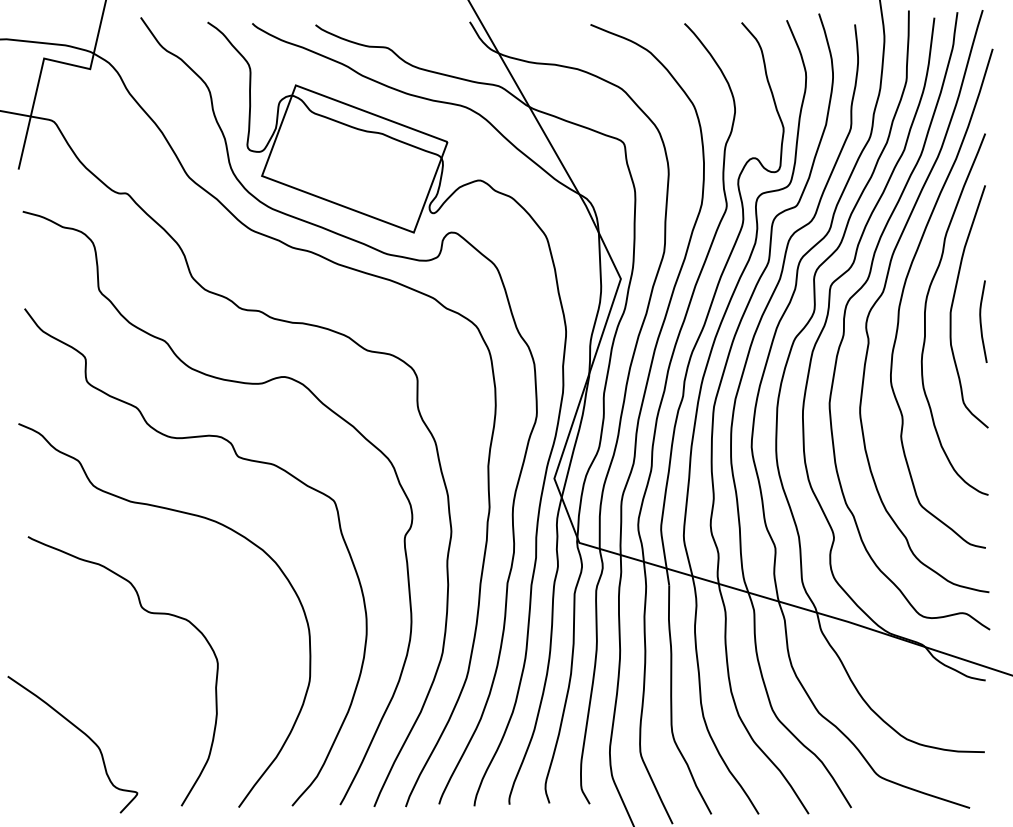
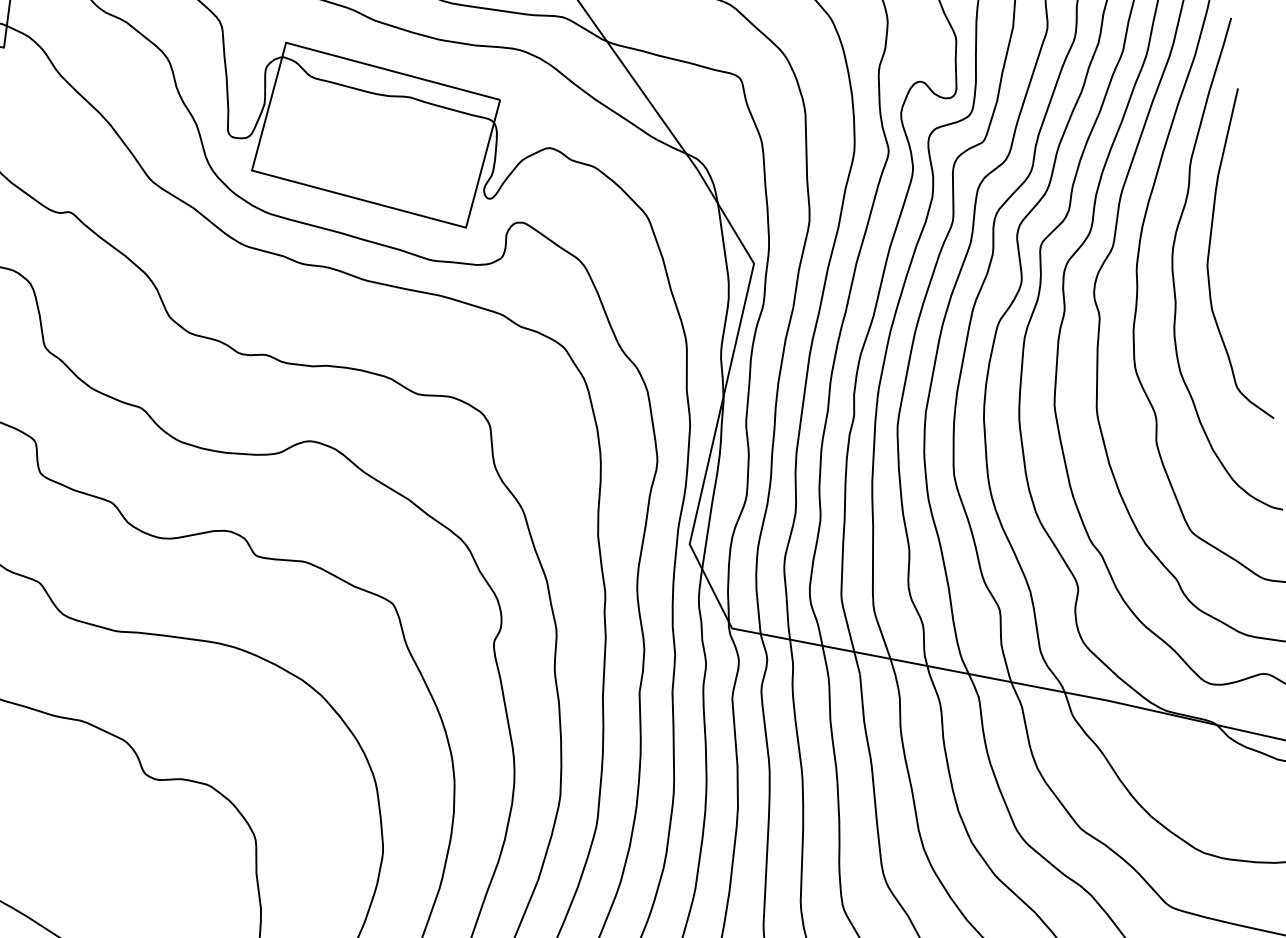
curve: (981, 321) -> (1250, 274), removed

